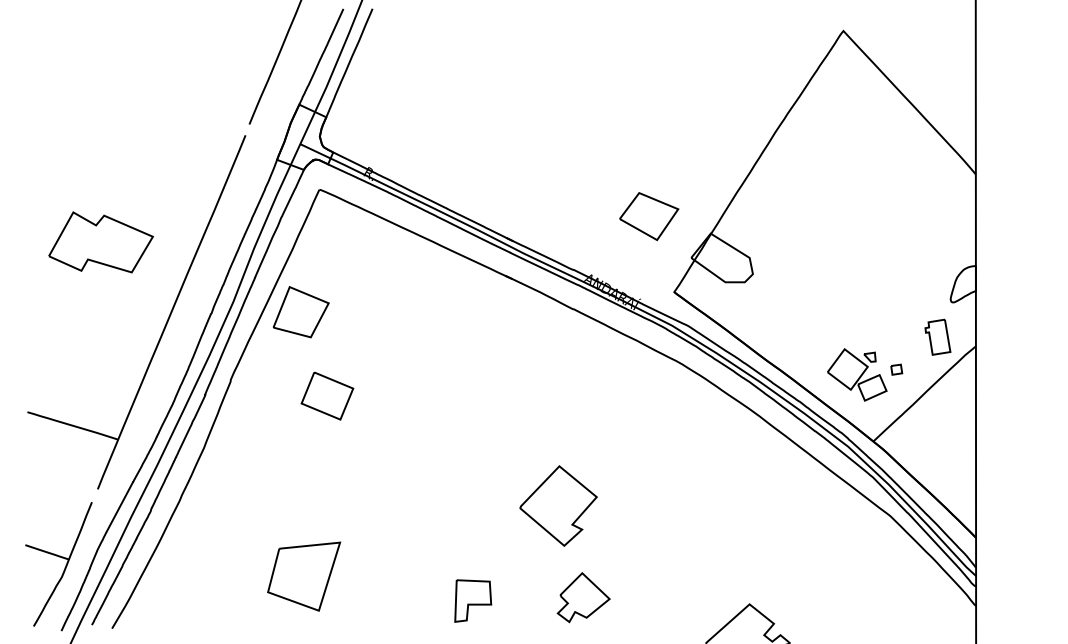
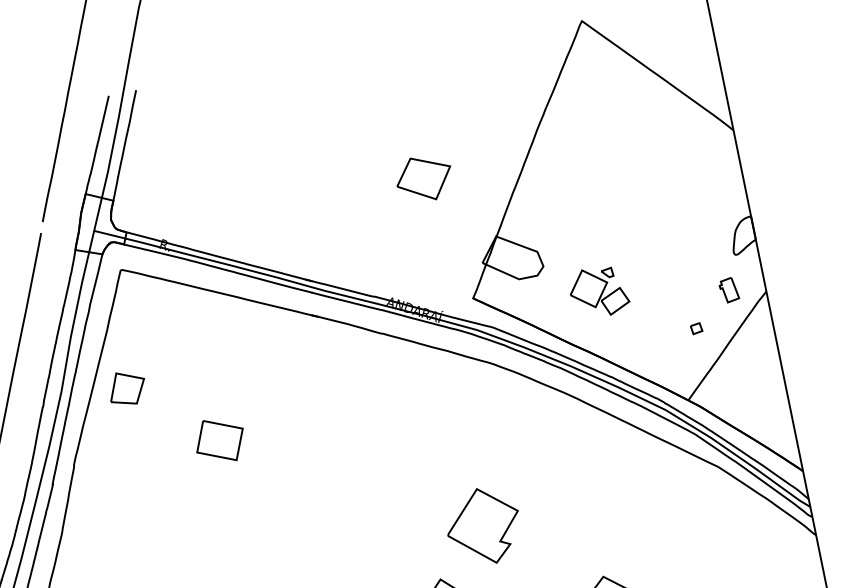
part: (649, 216) -> (424, 178), moved
part: (301, 312) -> (127, 388), size x0.7
part: (937, 336) -> (728, 289), size x0.7
part: (857, 374) -> (598, 291), moved
part: (327, 395) -> (219, 440), moved
part: (558, 505) -> (483, 526), moved

